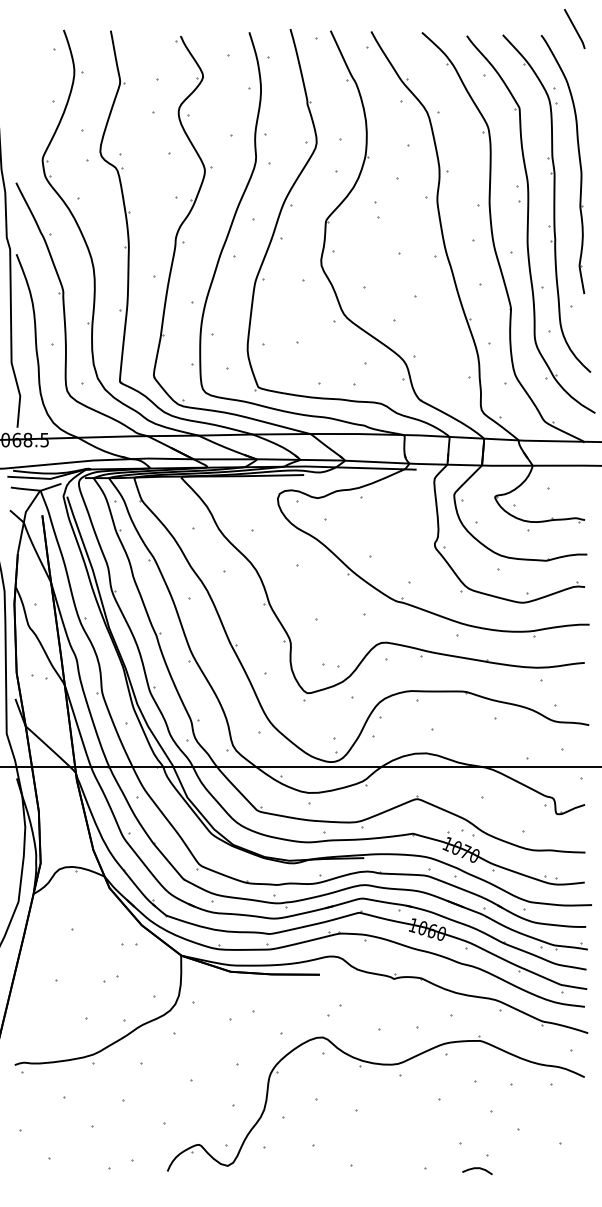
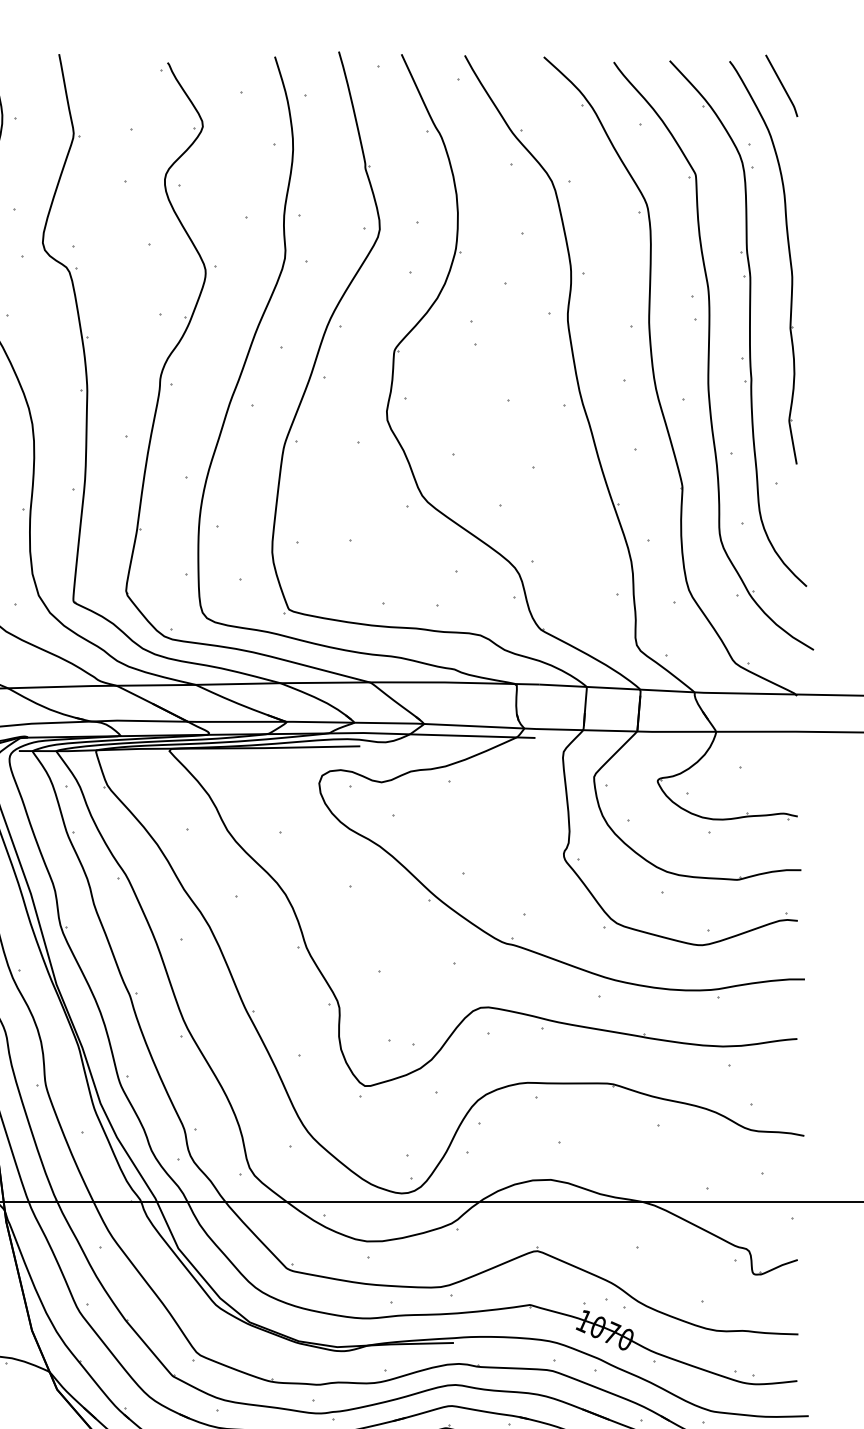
curve: (574, 29) -> (781, 86), moved

